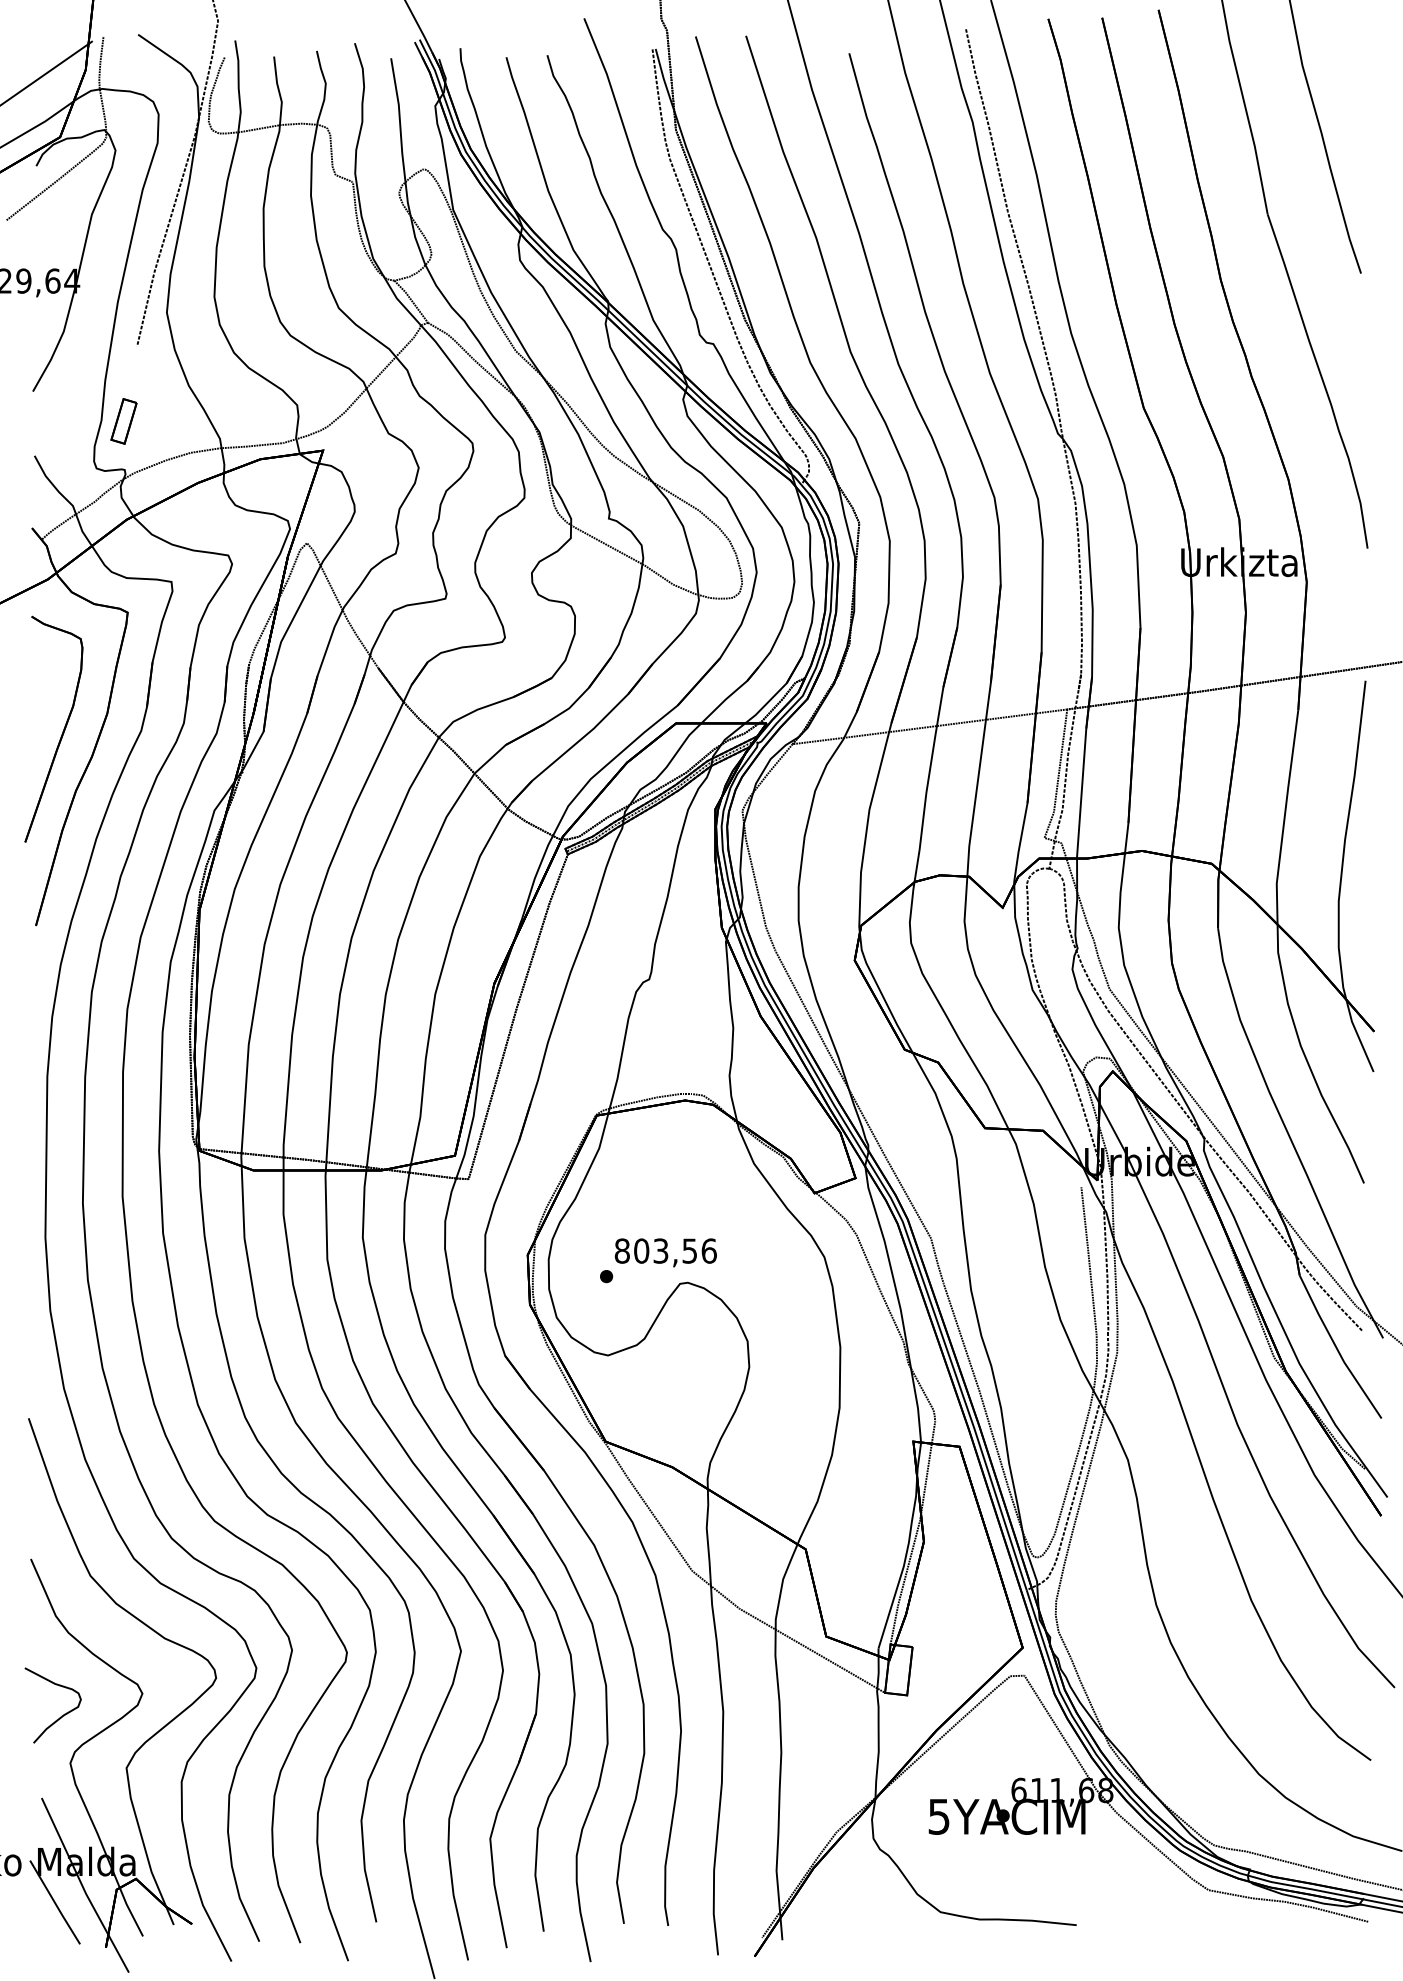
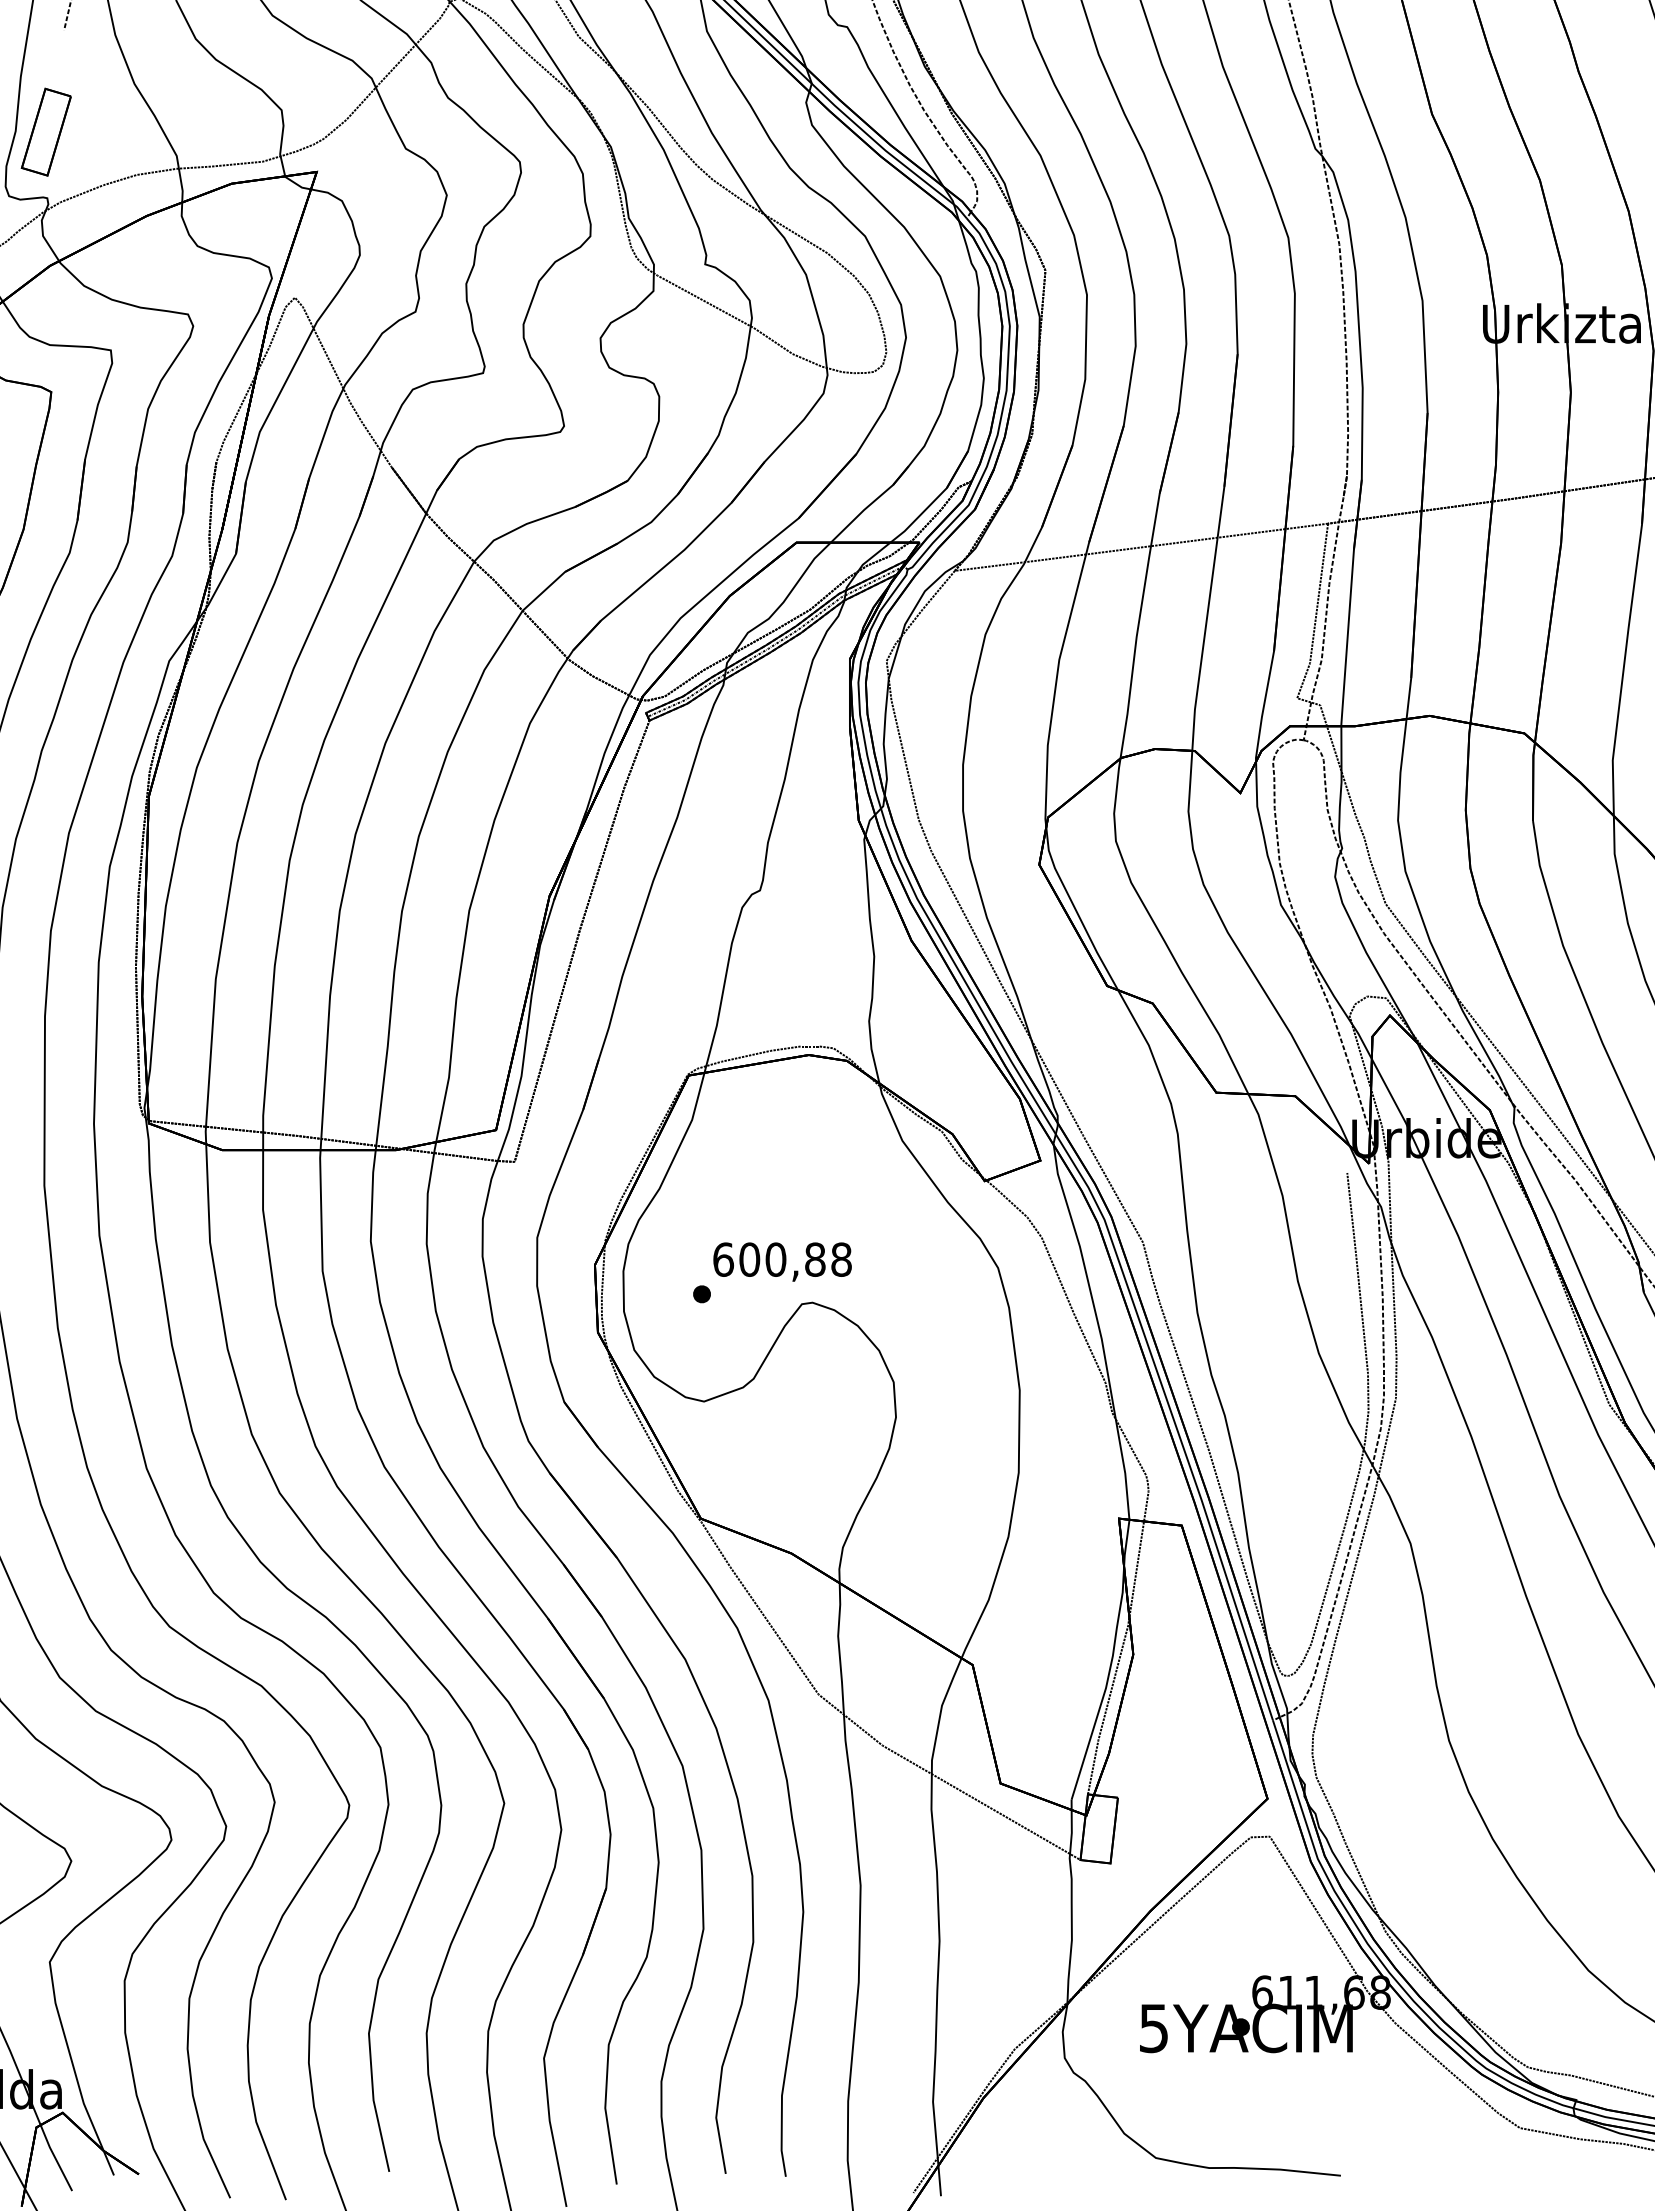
part: (123, 421) -> (45, 132), size x1.43
text: (665, 1250) -> (782, 1258), 803,56 -> 600,88

